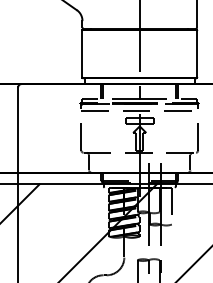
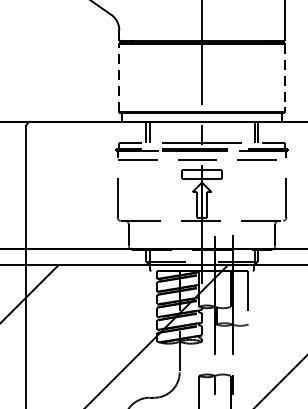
line: (82, 53) -> (119, 77), solid -> dashed
line: (197, 53) -> (285, 77), solid -> dashed

